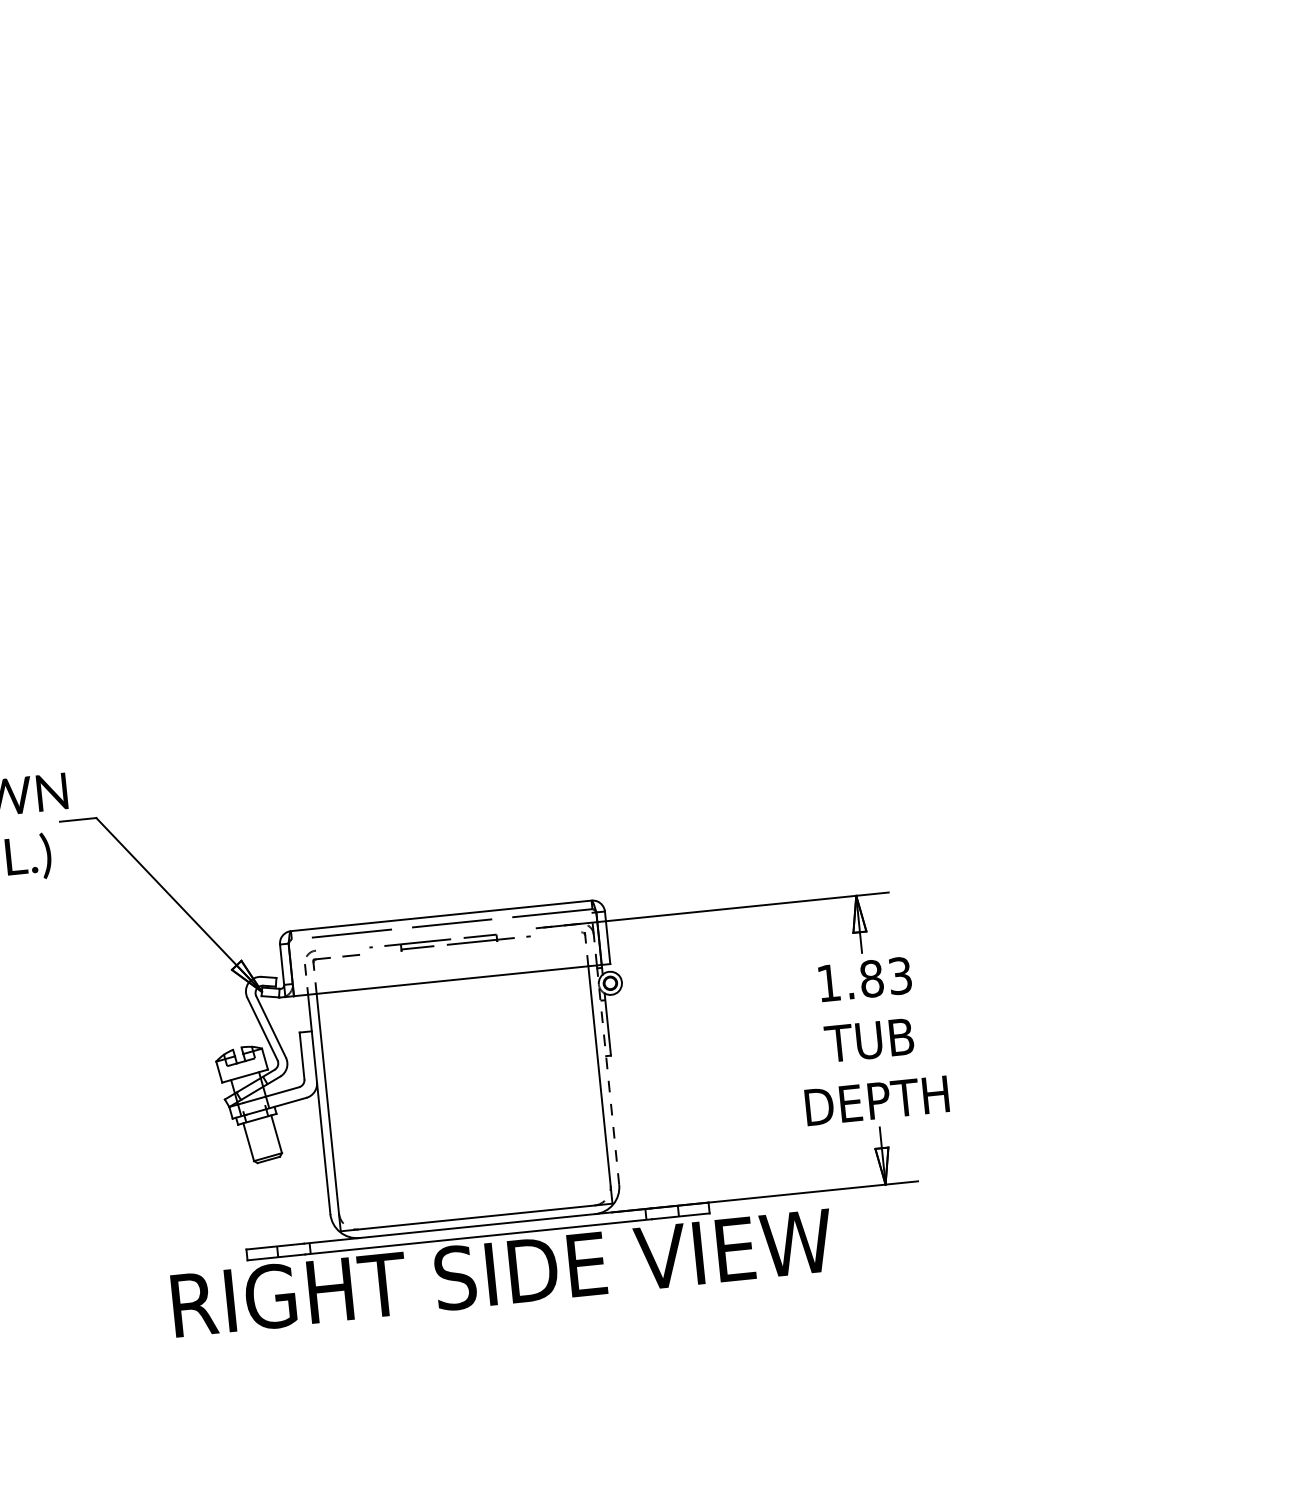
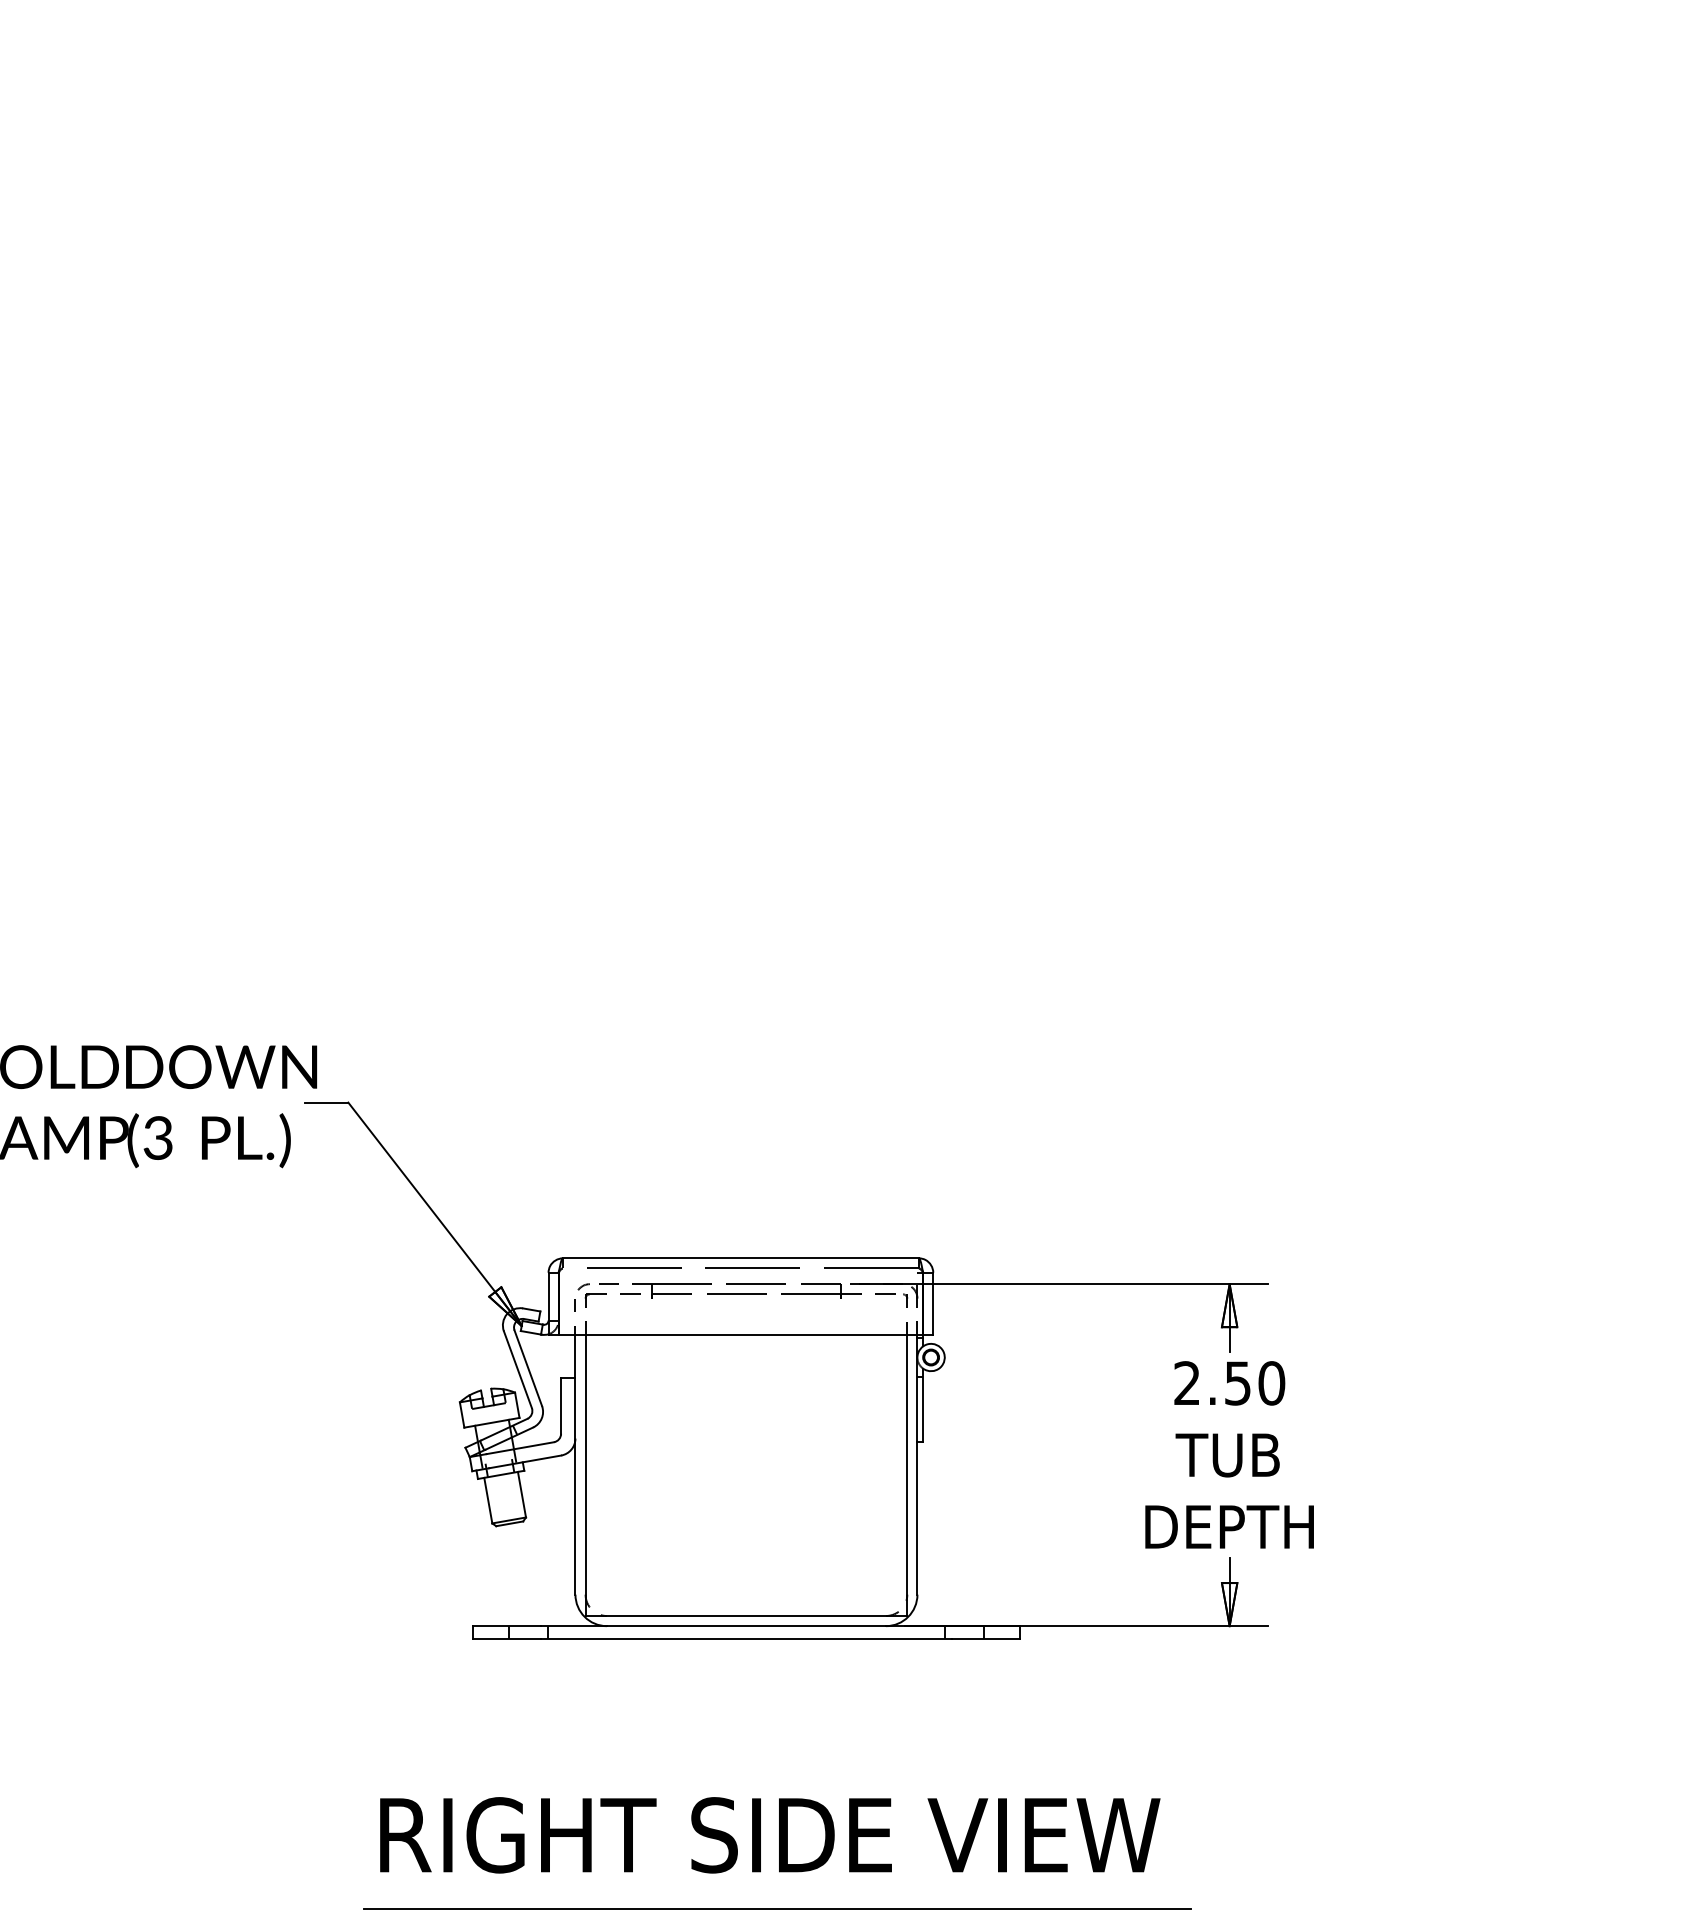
part: (449, 942) -> (747, 1290), size x1.67
text: (864, 979) -> (1229, 1383), 1.83 -> 2.50
line: (608, 1074) -> (917, 1464), dashed -> solid
text: (502, 1273) -> (770, 1835), moved
line: (527, 1461) -> (777, 1908), added

